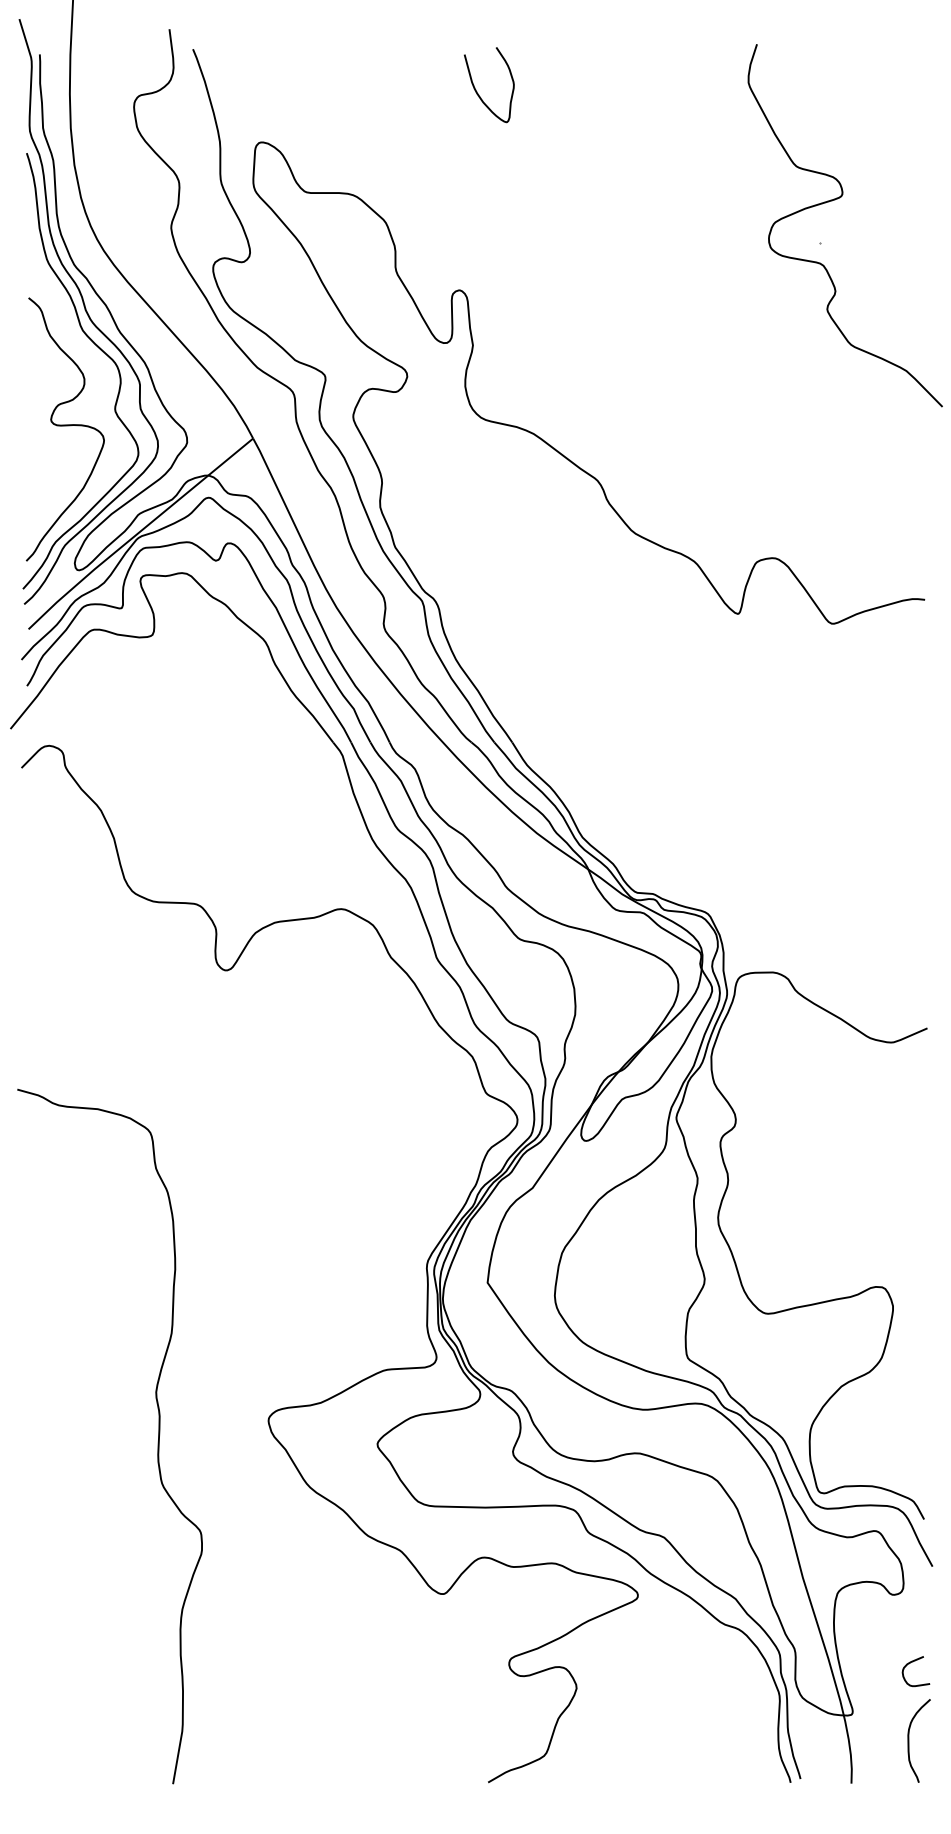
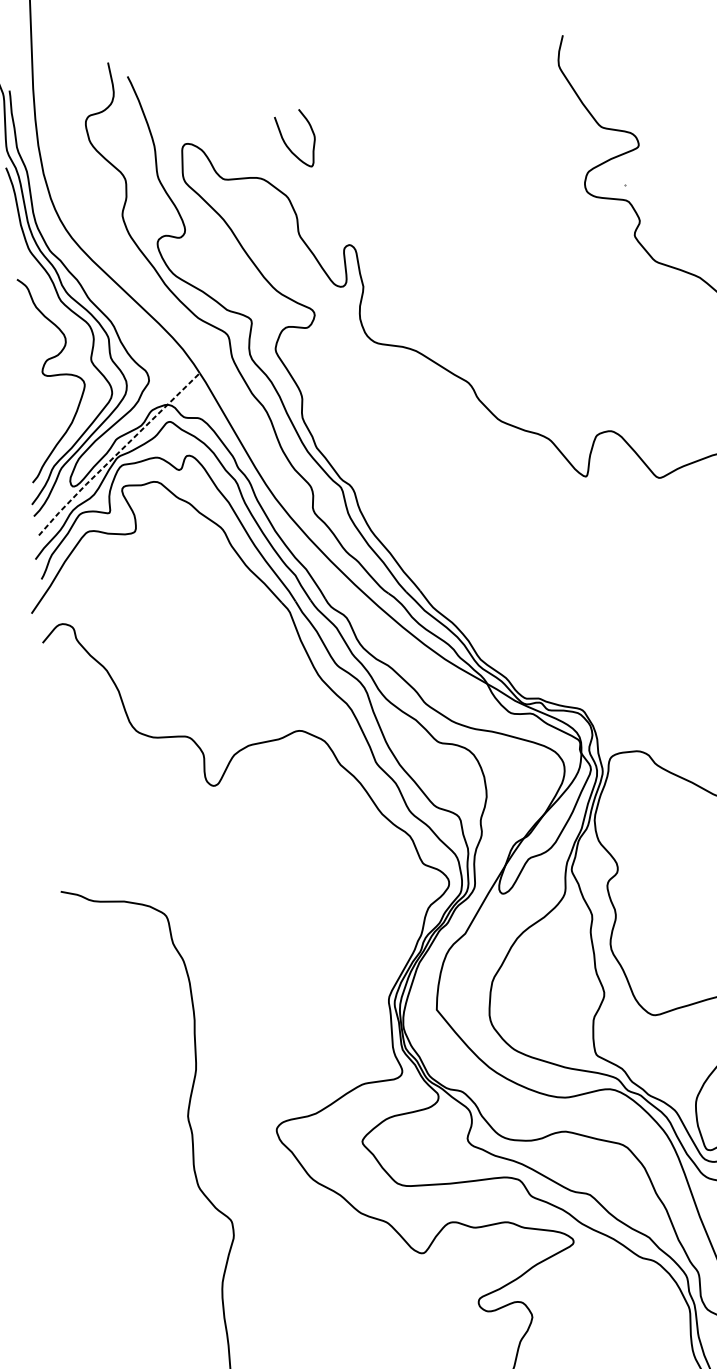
curve: (477, 91) -> (287, 144), moved
line: (138, 532) -> (117, 453), solid -> dashed

